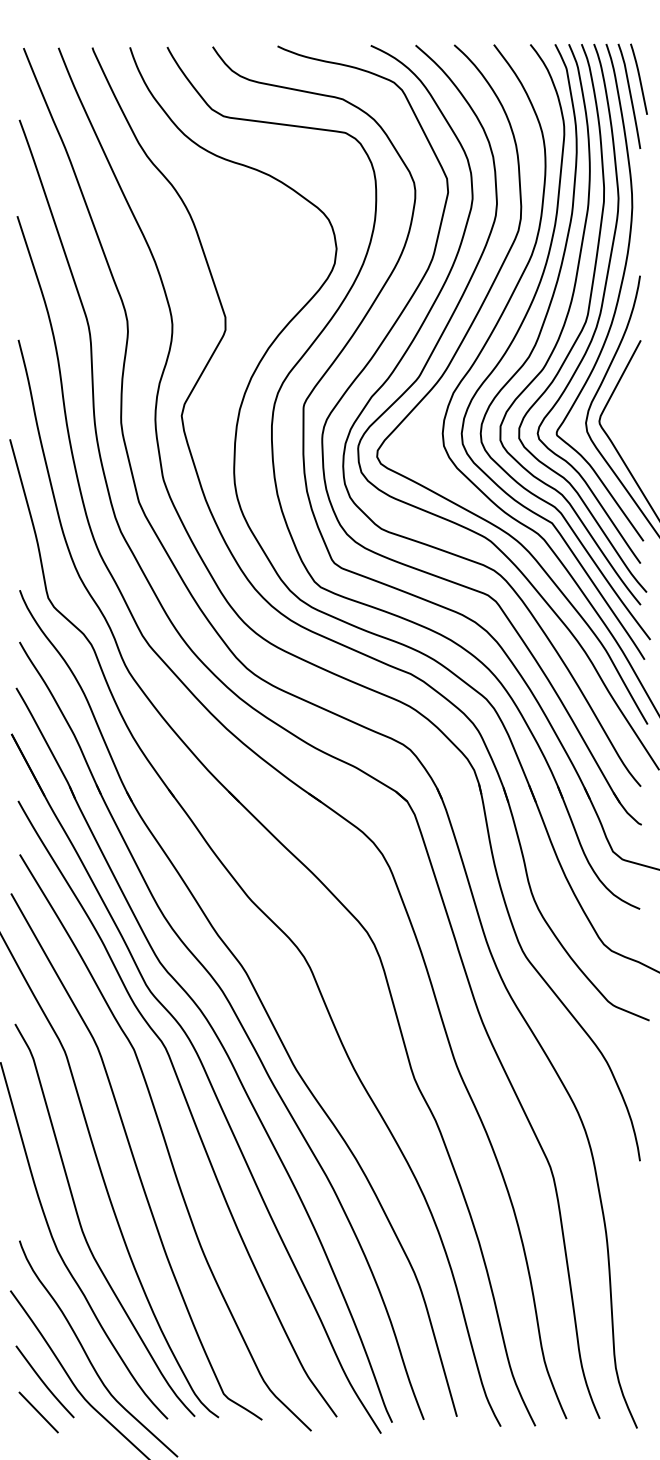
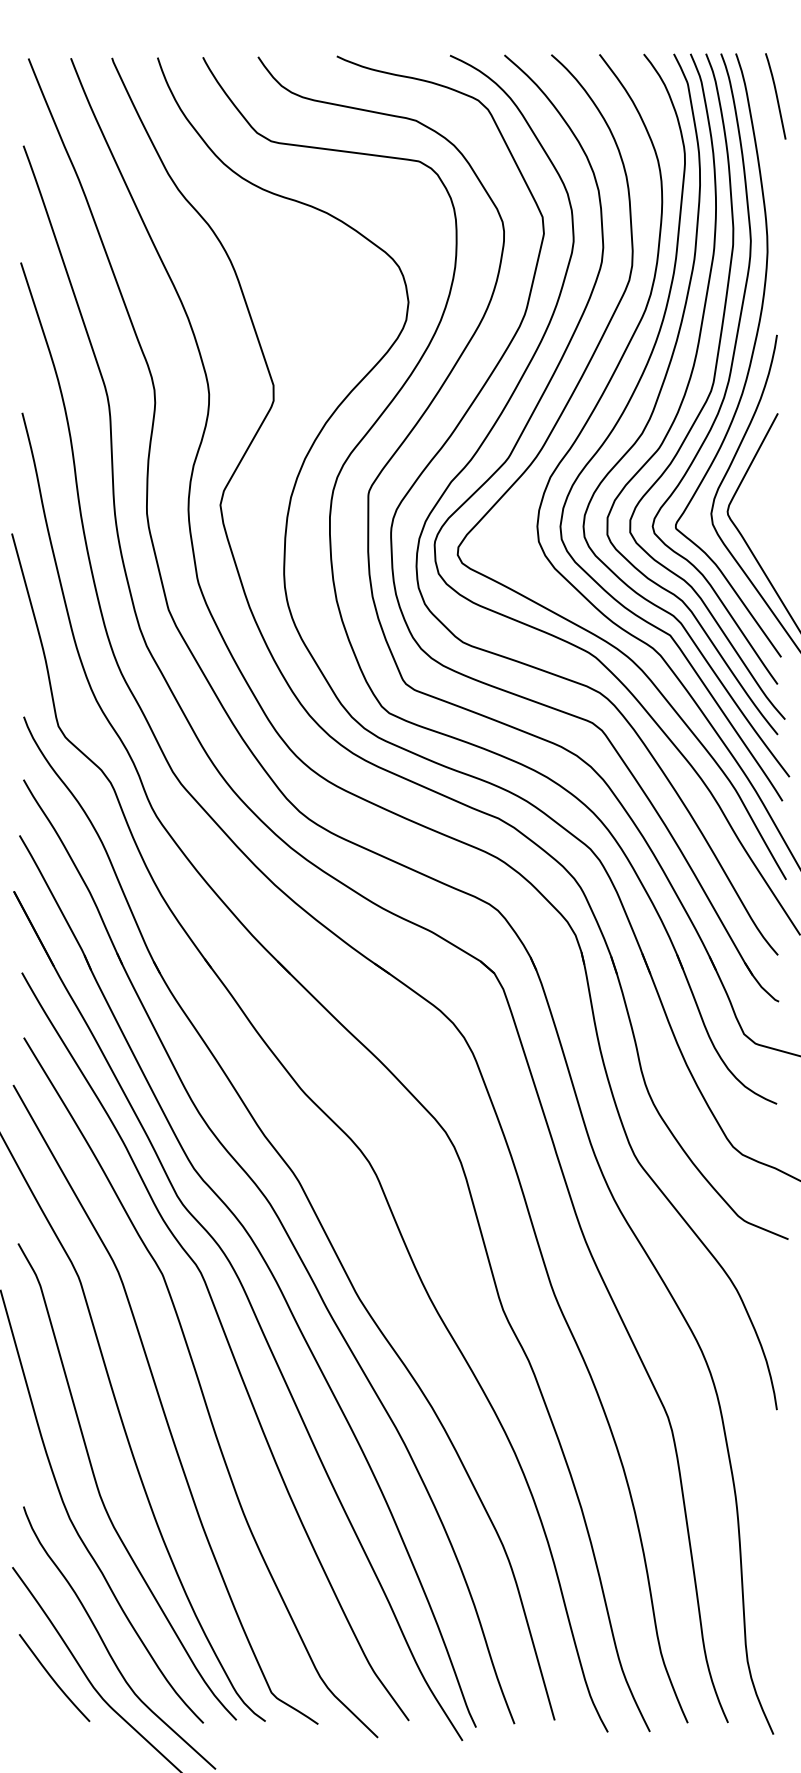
curve: (629, 95) -> (764, 116), removed
line: (38, 1412) -> (46, 1715), removed

